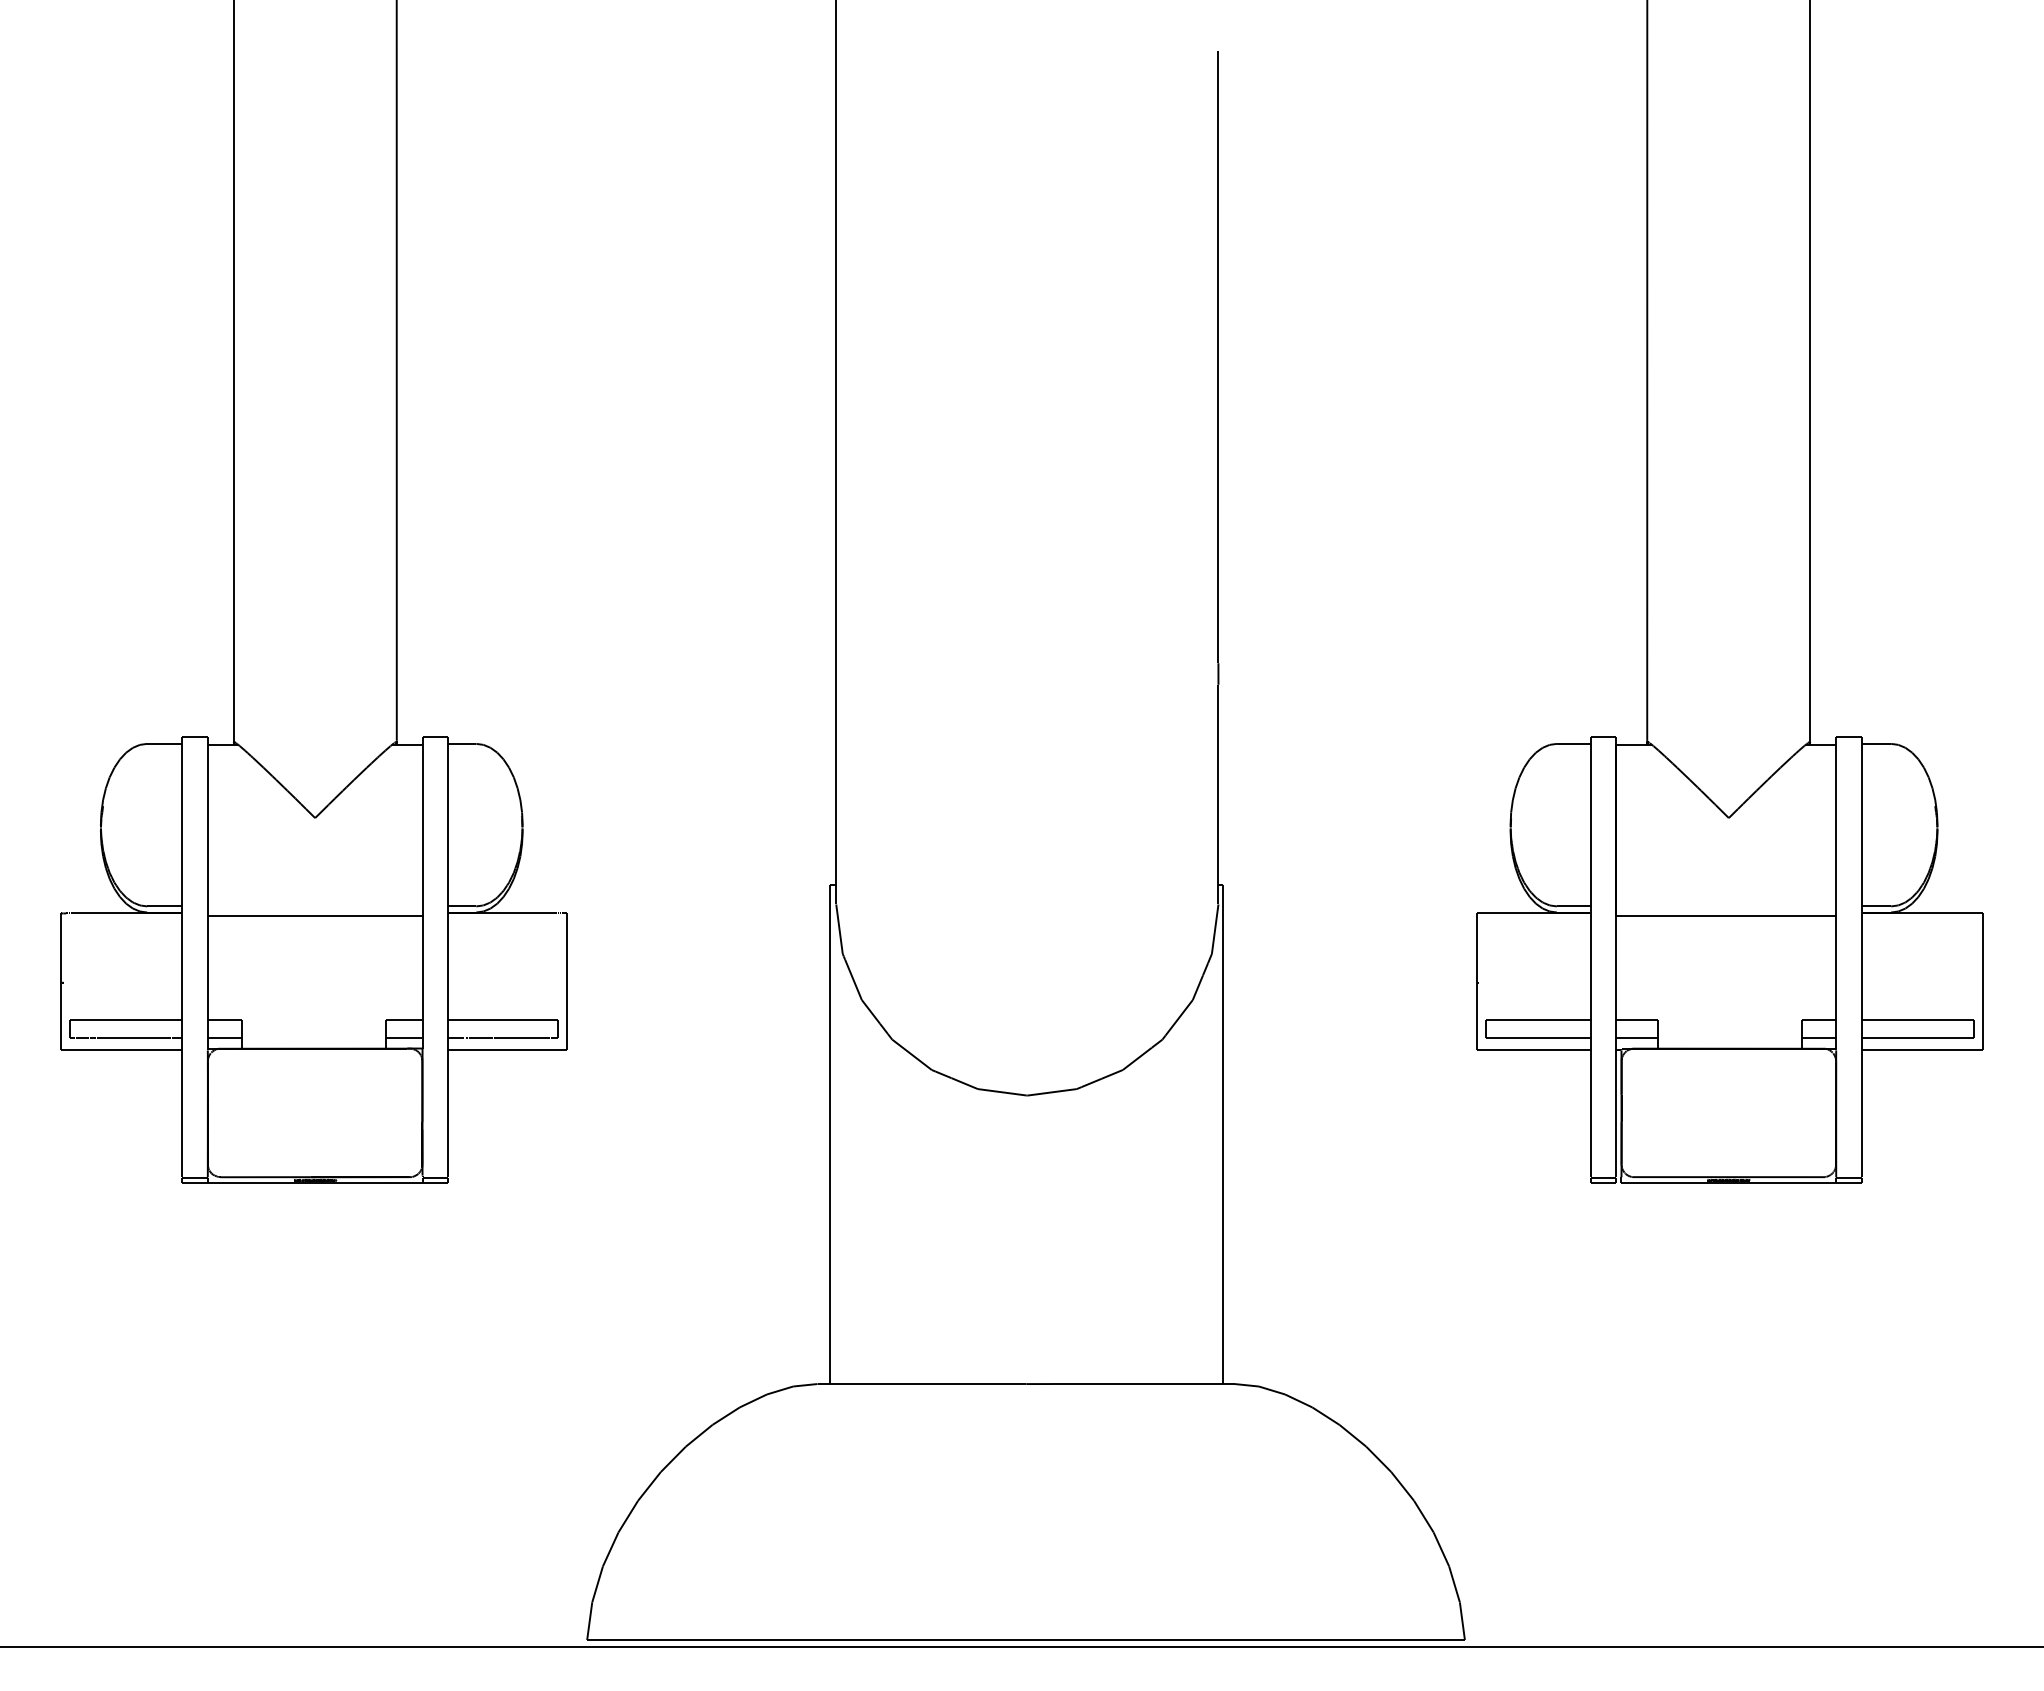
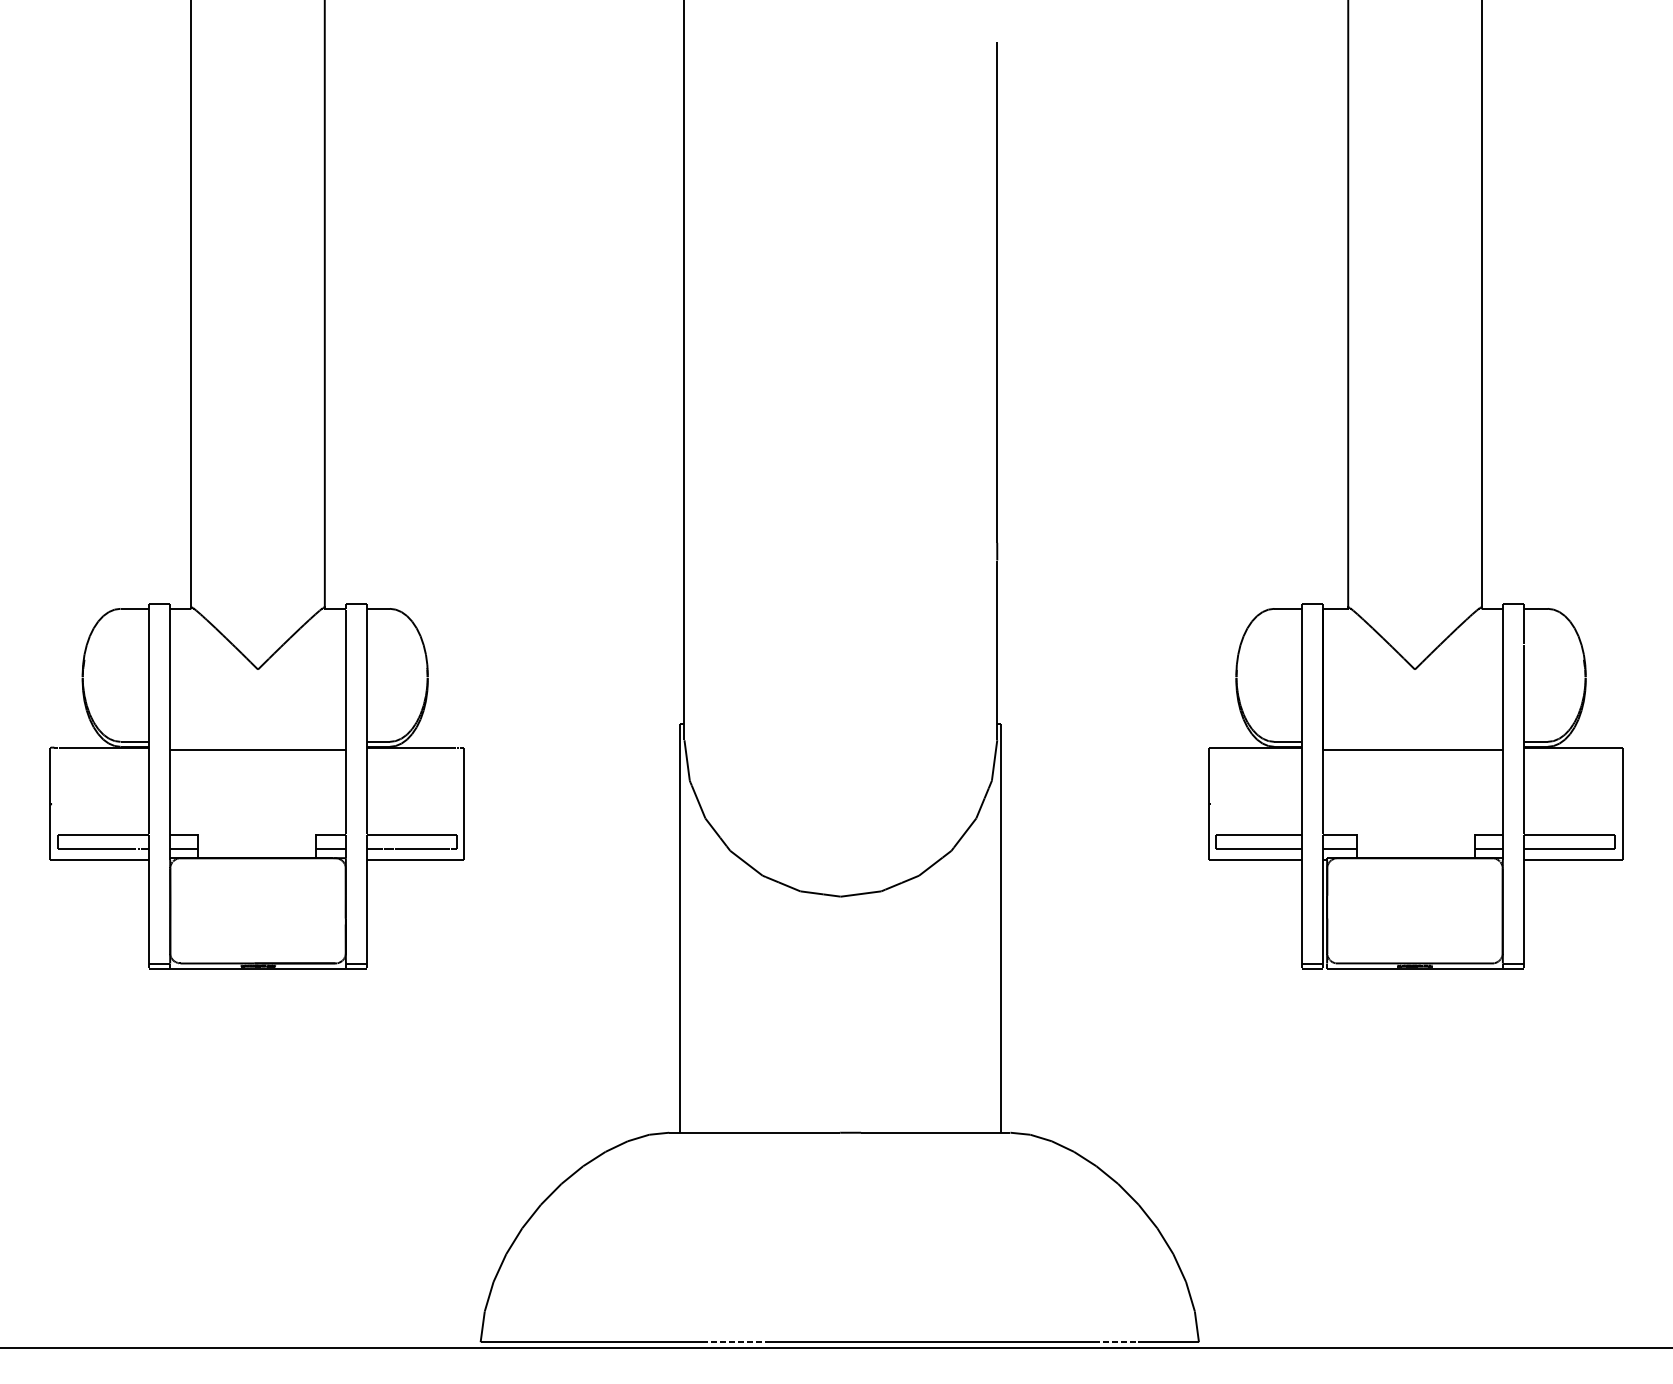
line: (899, 1640) -> (736, 1342), solid -> dashed
line: (1364, 1640) -> (1116, 1342), solid -> dashed

